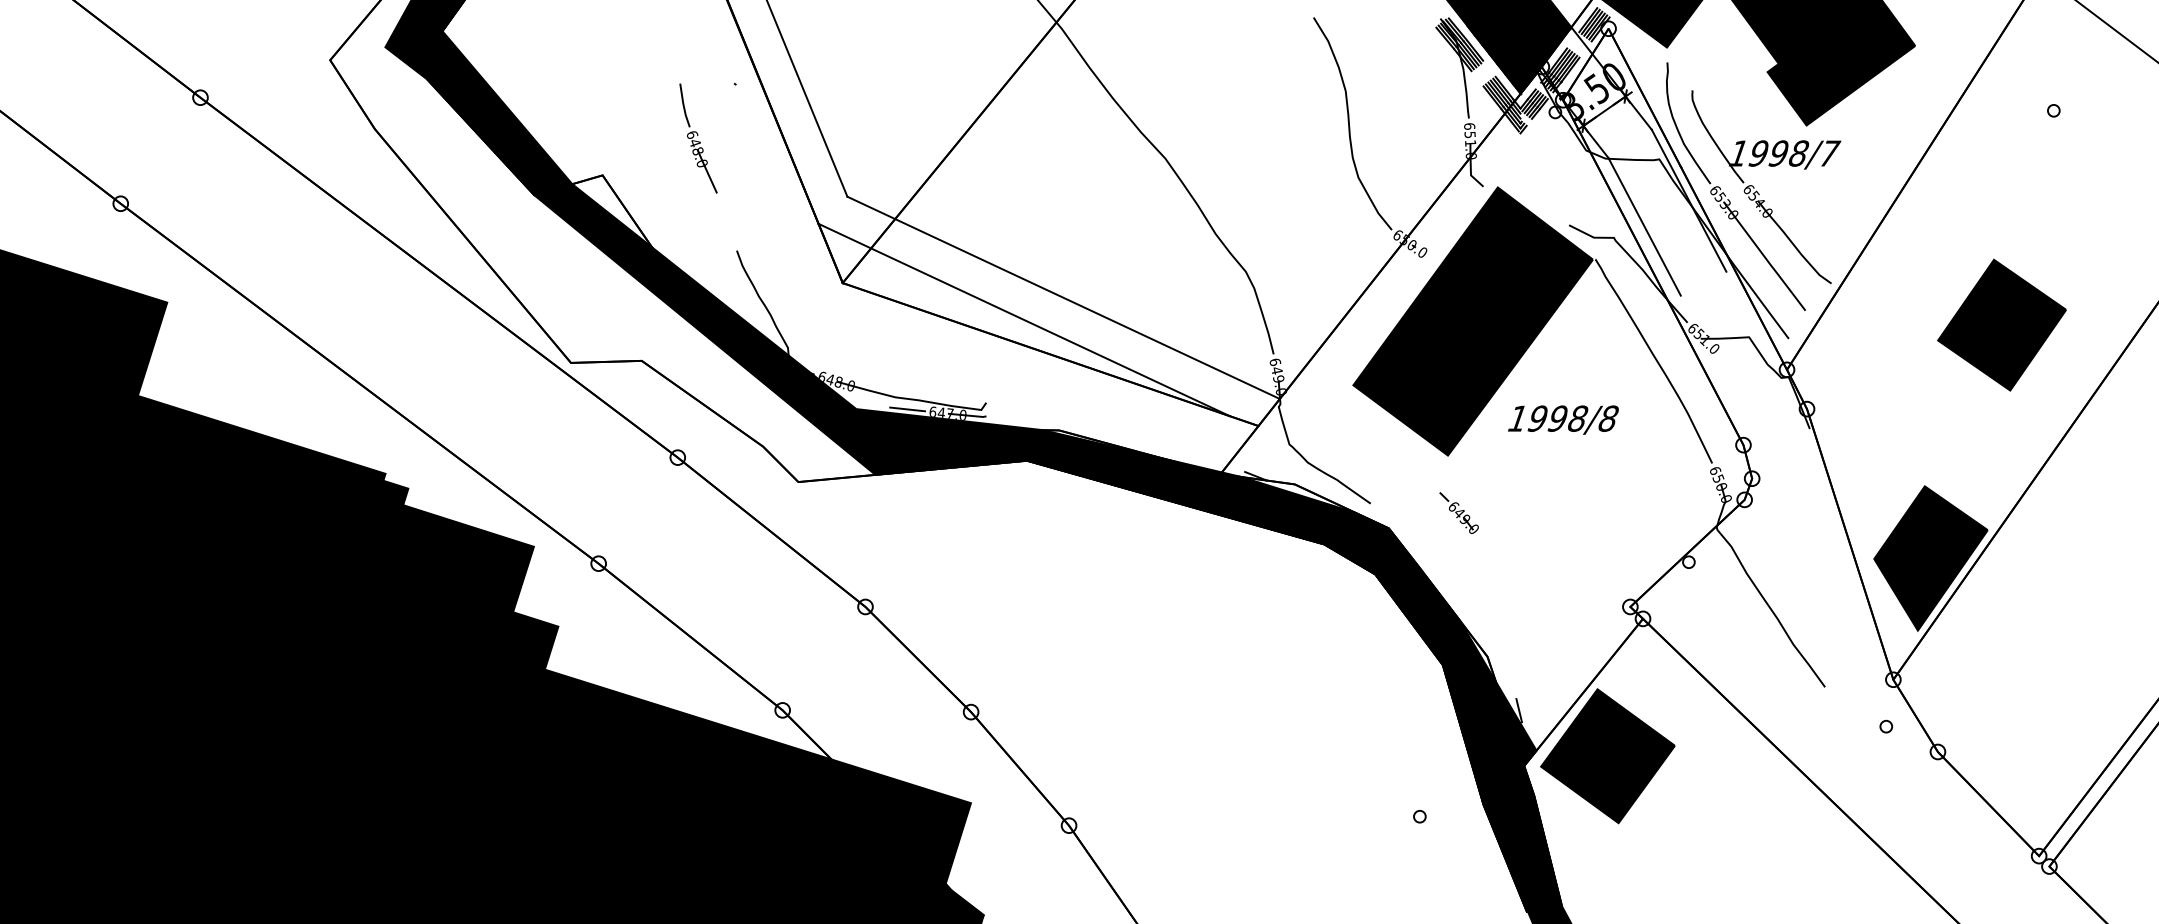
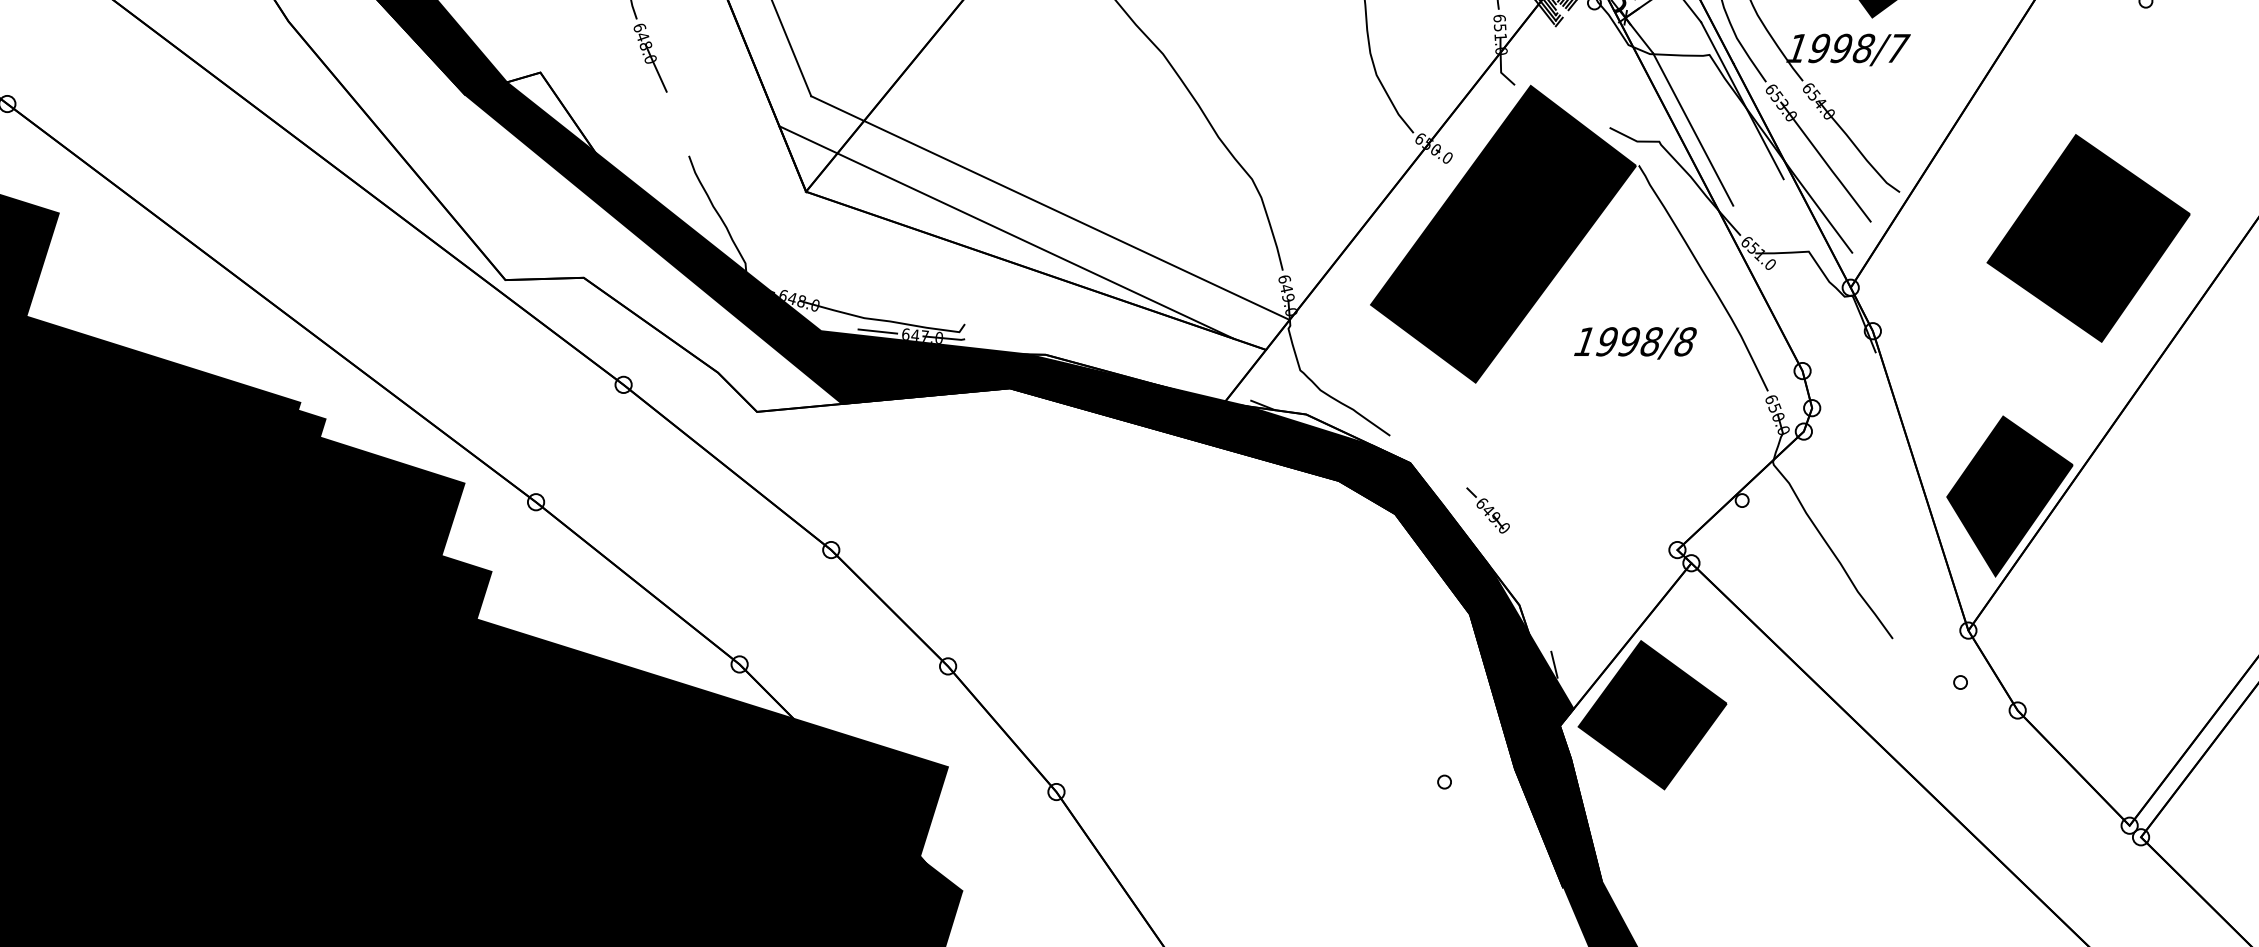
part: (2001, 324) -> (2088, 237), size x1.43
text: (1563, 419) -> (1635, 342), moved
part: (1458, 512) -> (1487, 509), moved

